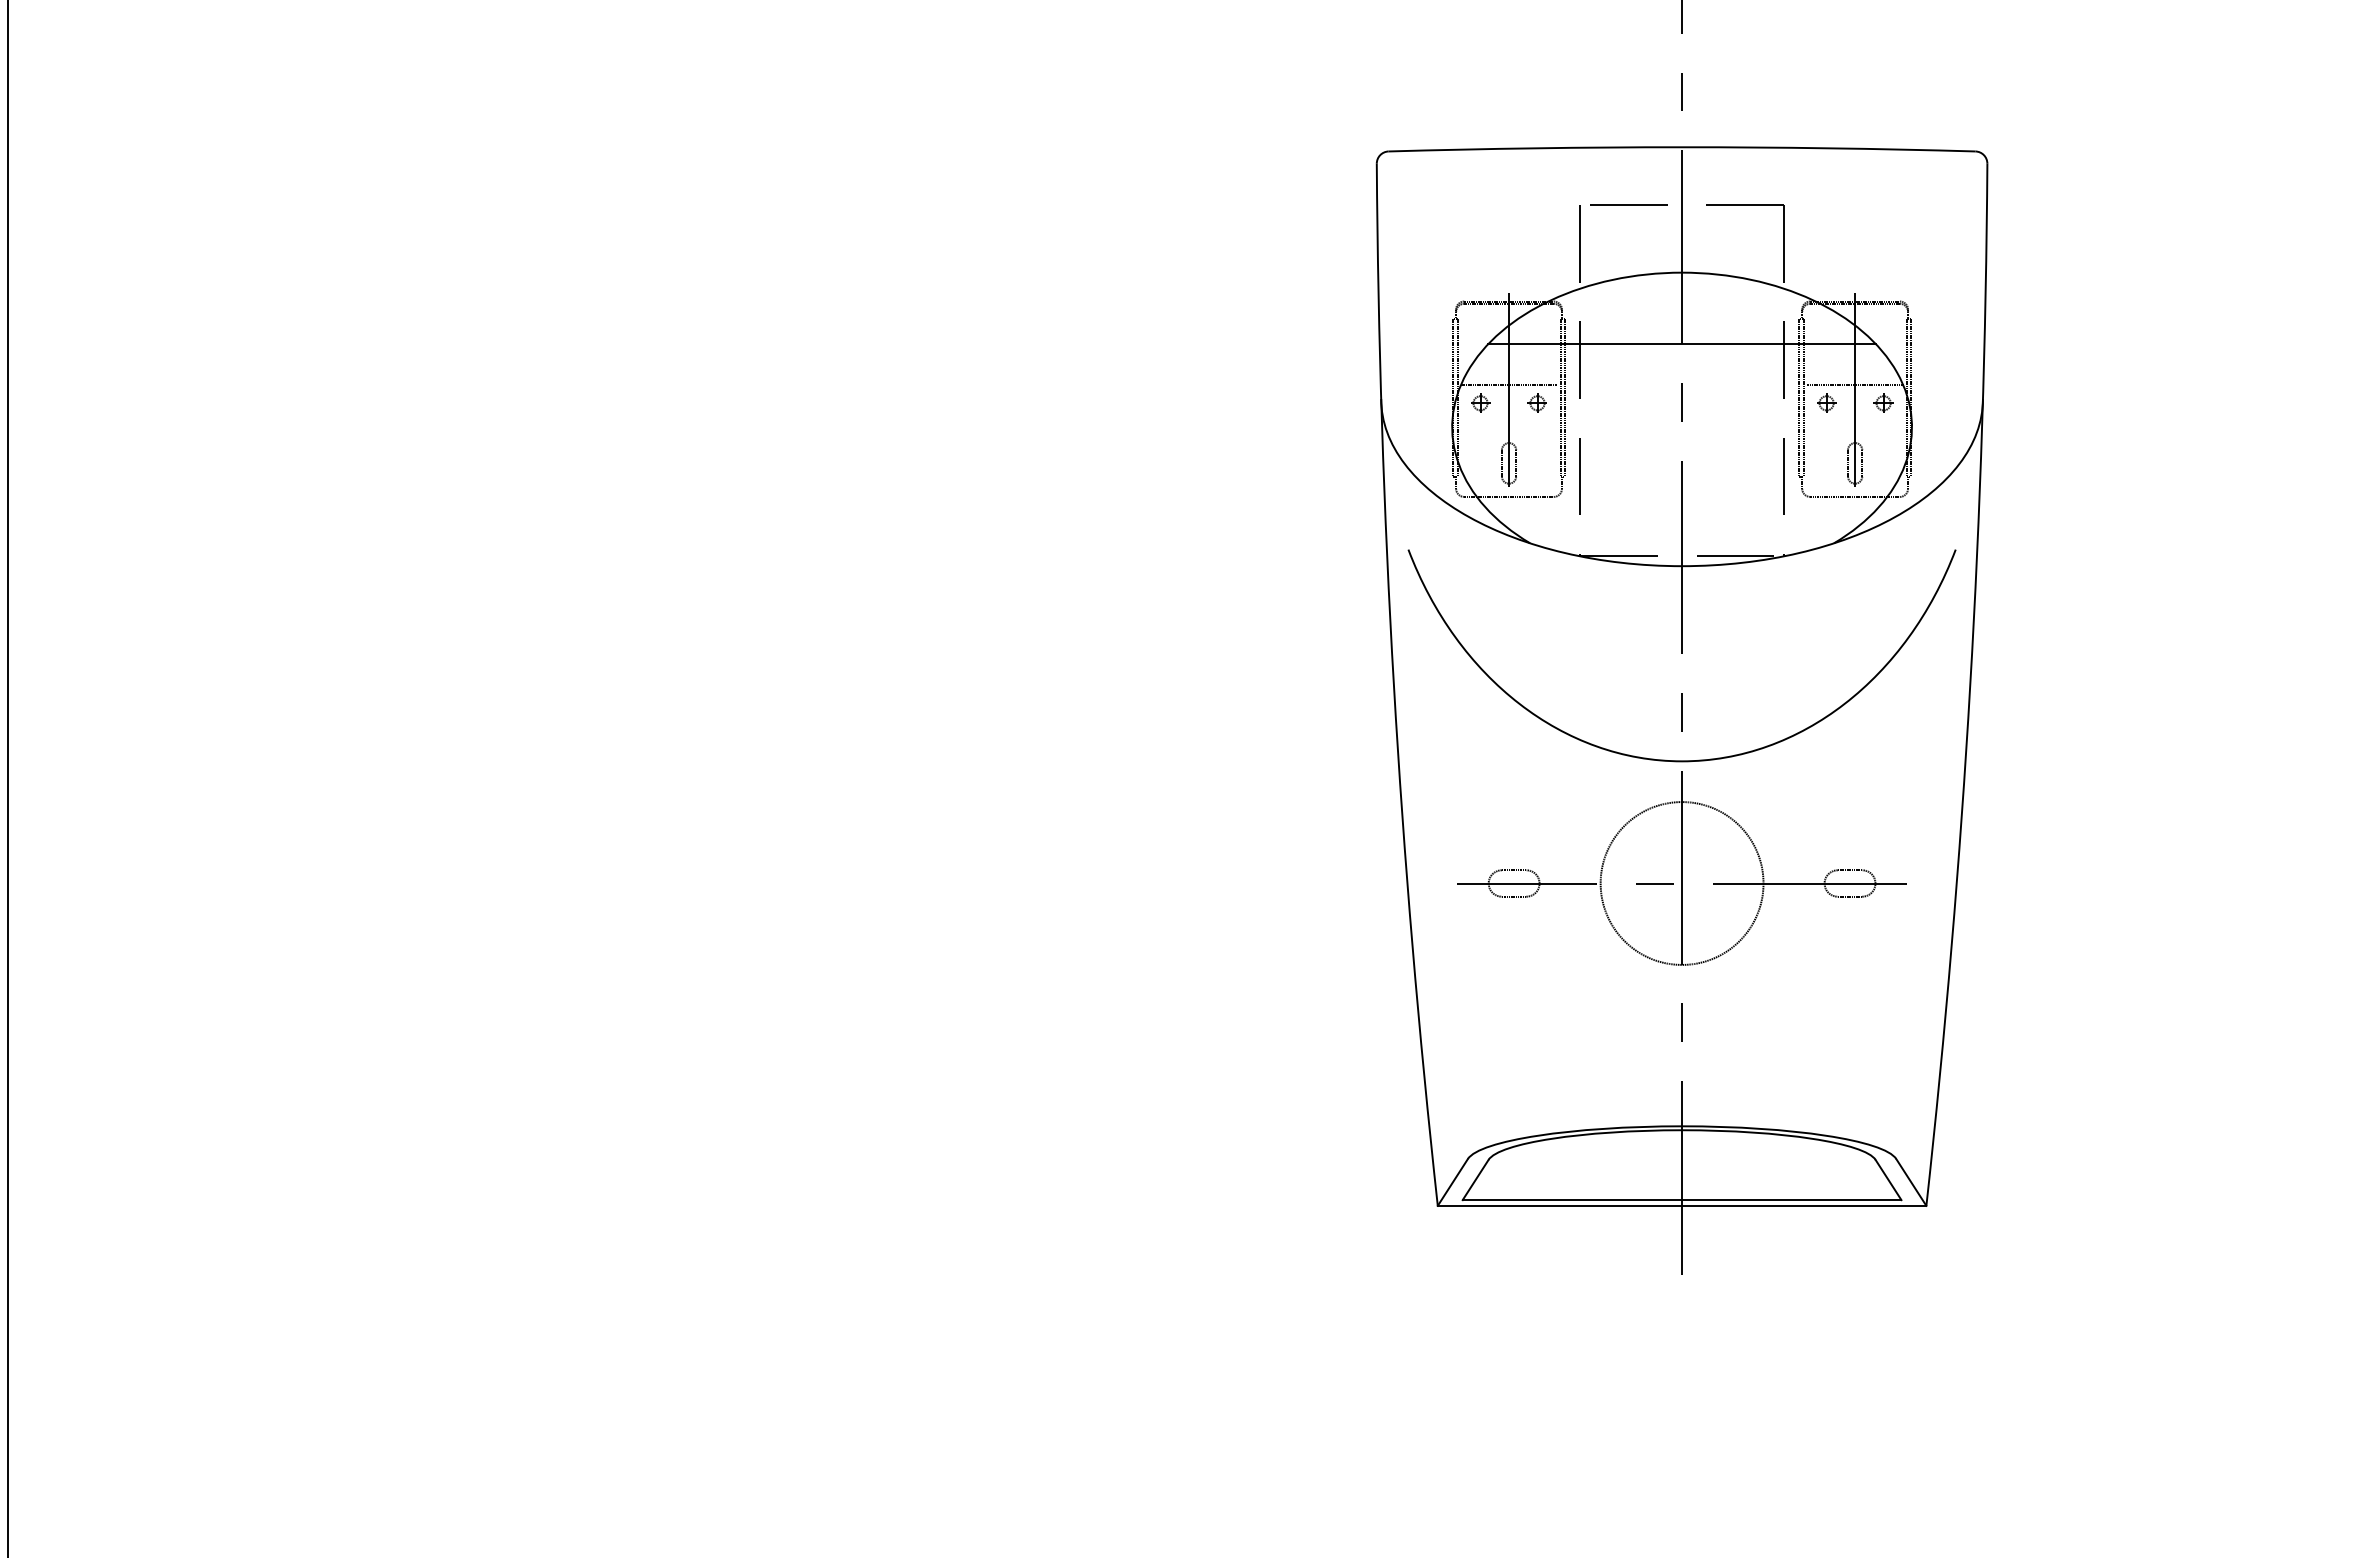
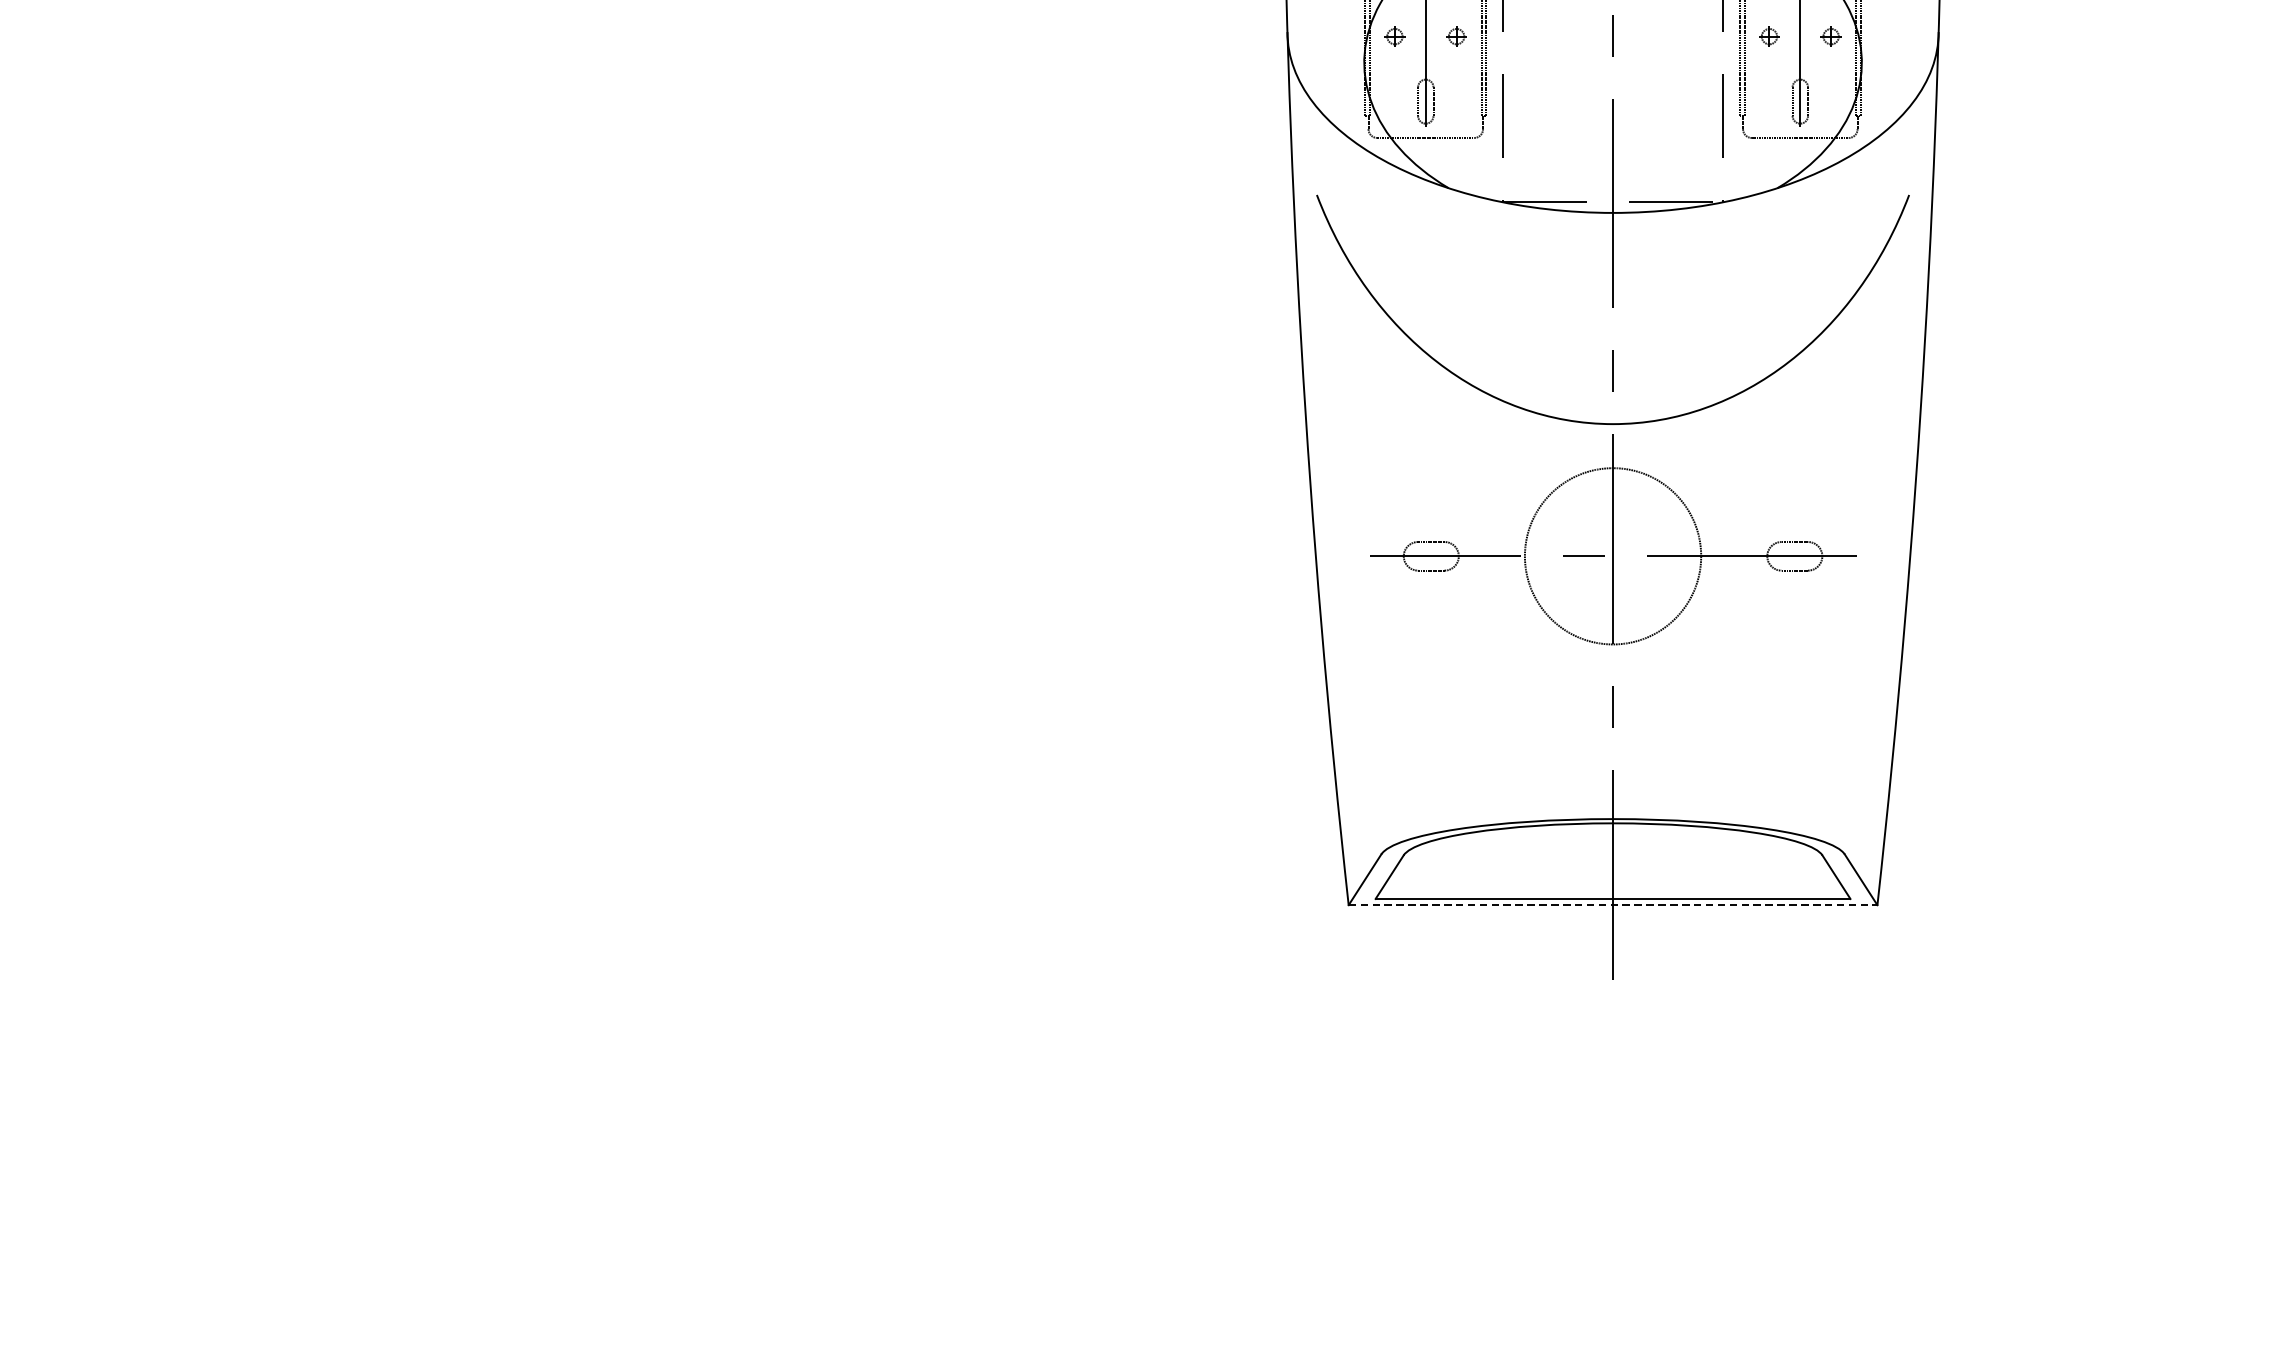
line: (1509, 384) -> (1426, 16), removed
line: (1855, 384) -> (1800, 16), removed
line: (1682, 1205) -> (1613, 904), solid -> dashed

